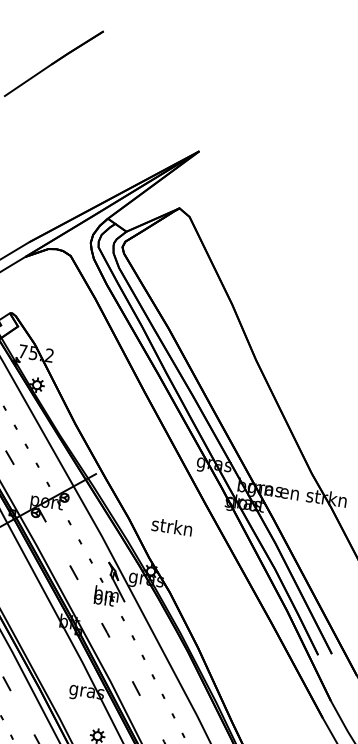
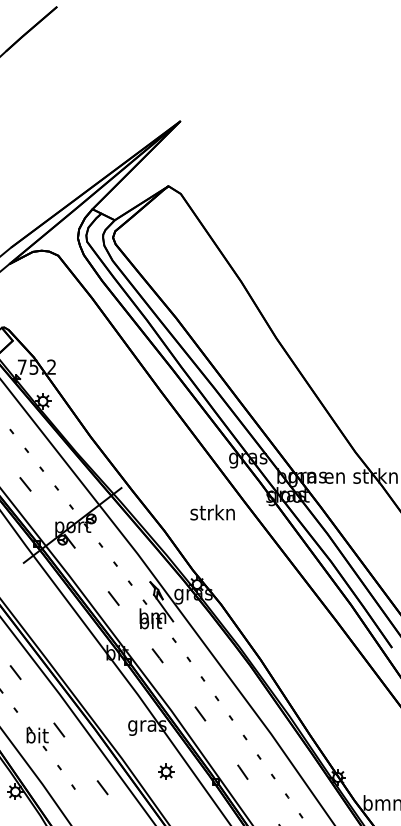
text: (172, 526) -> (212, 512), moved

